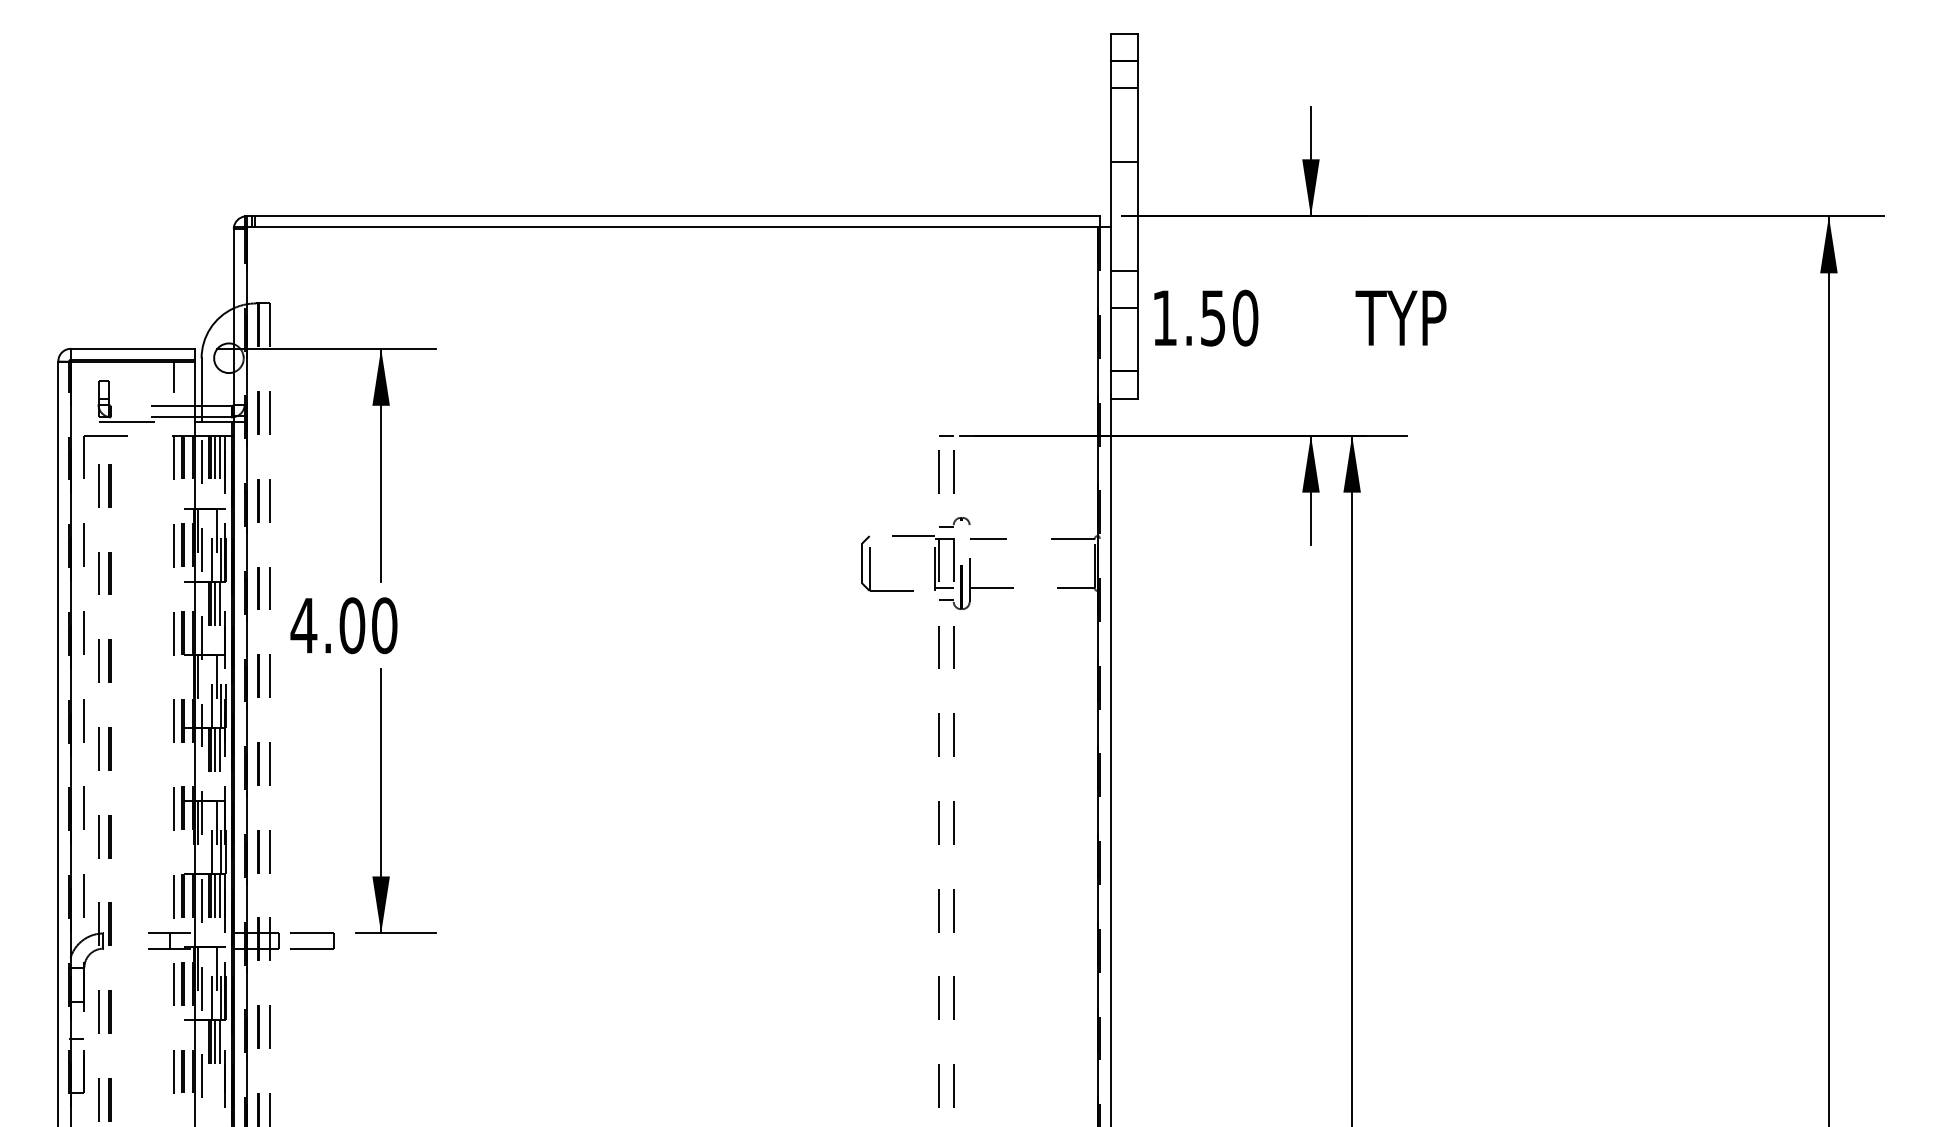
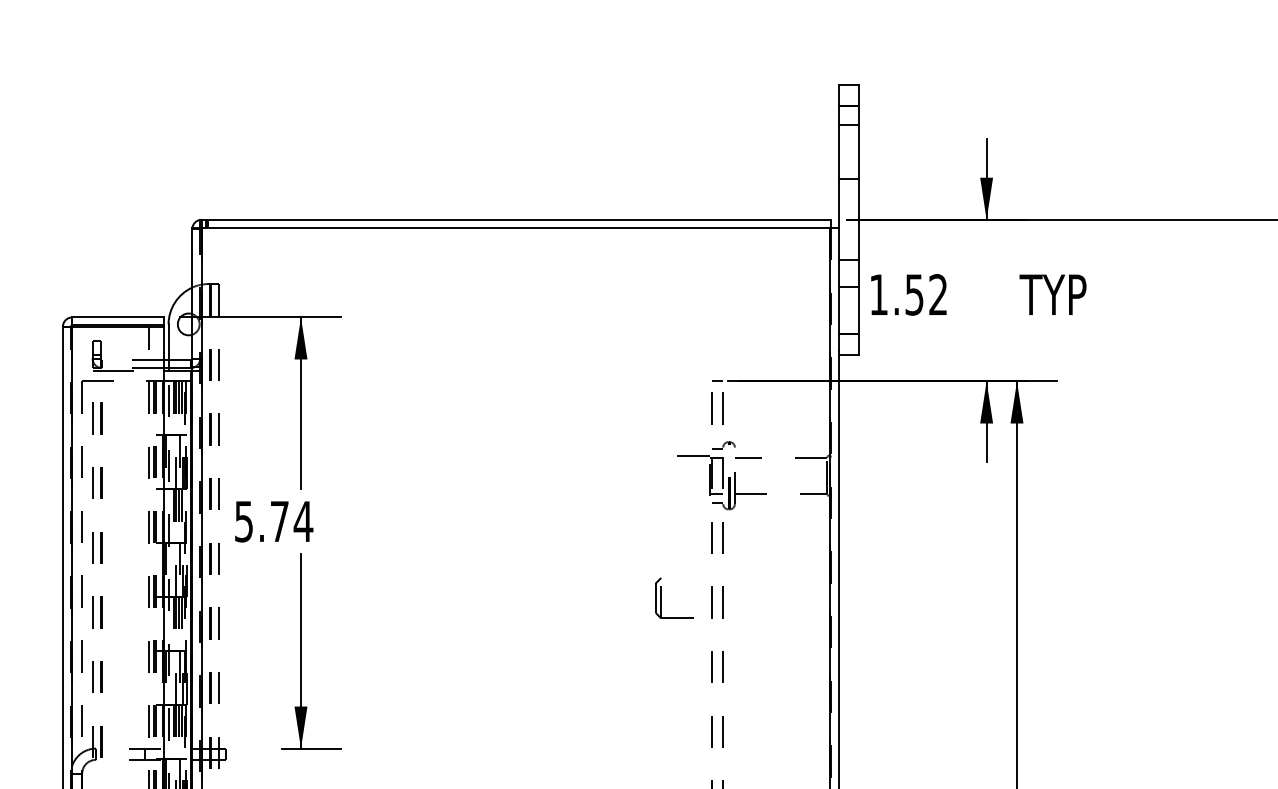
text: (1245, 317) -> (938, 294), 1.50 -> 1.52
part: (870, 563) -> (661, 598), moved
text: (343, 625) -> (273, 521), 4.00 -> 5.74
part: (312, 933) -> (250, 748), removed

